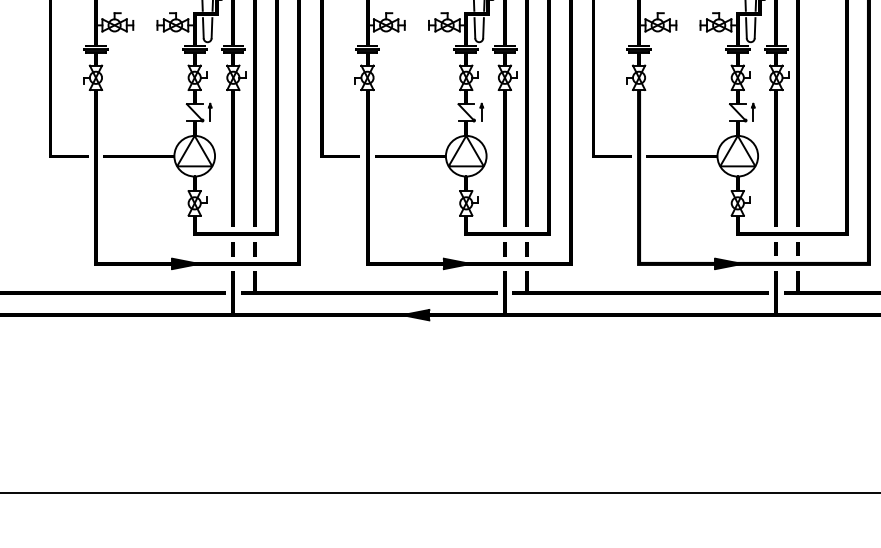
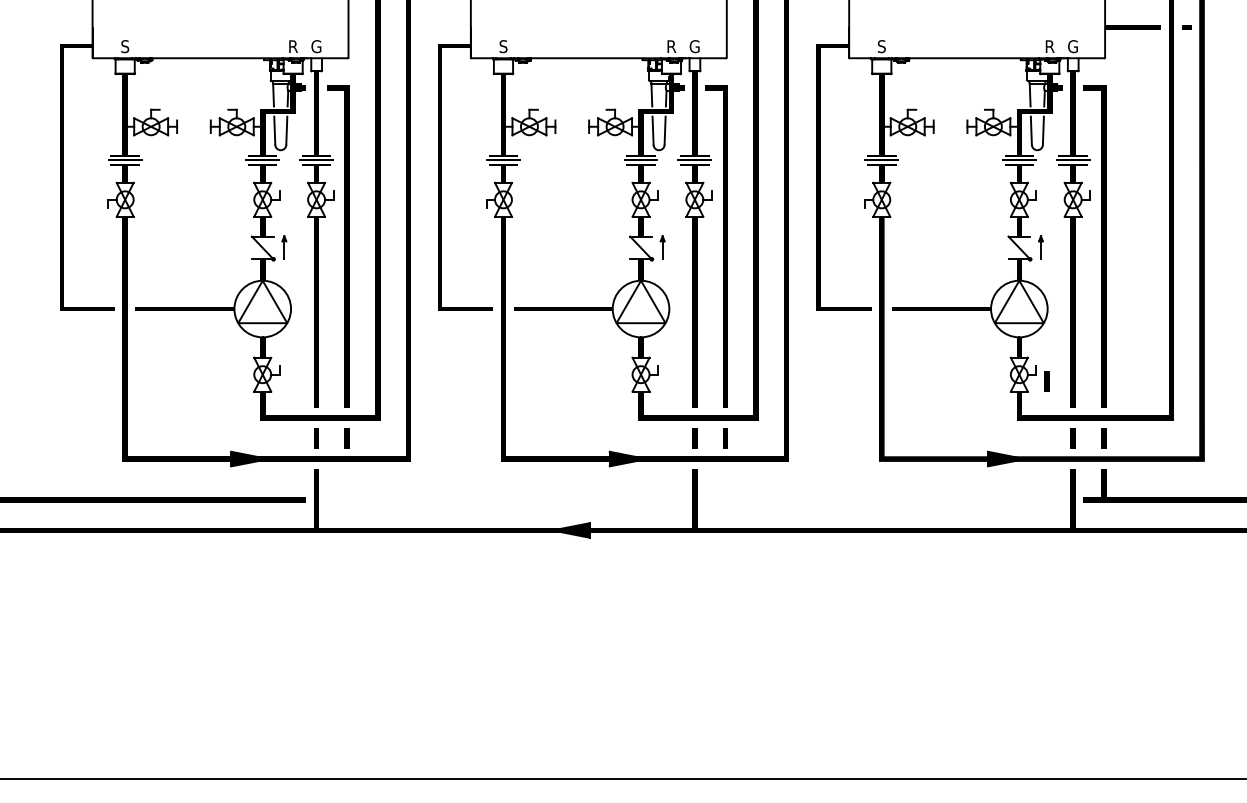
line: (757, 208) -> (1046, 381), added
part: (368, 291) -> (505, 497), removed
part: (640, 291) -> (883, 497), removed

